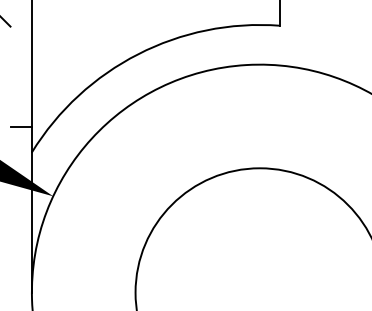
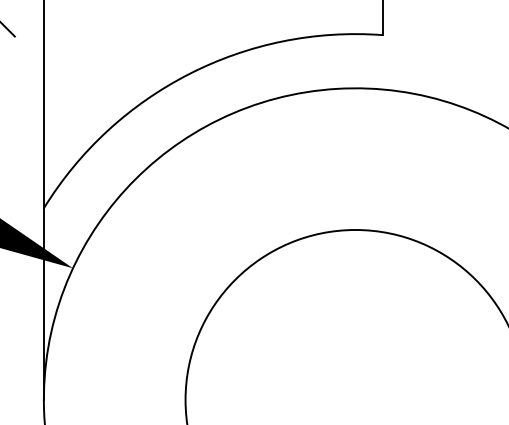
line: (21, 126) -> (29, 173), removed

